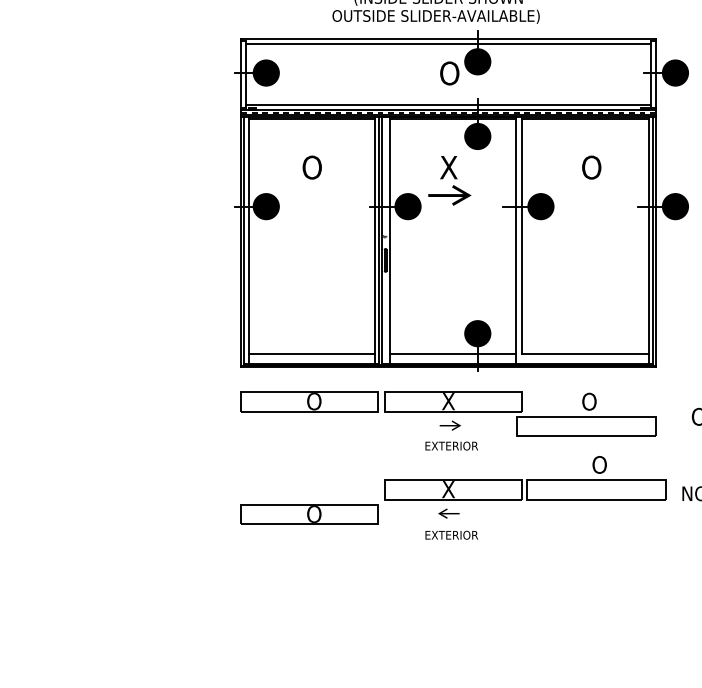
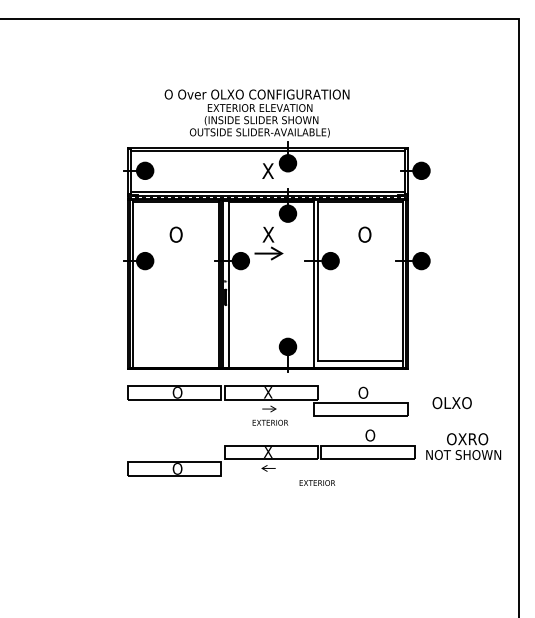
text: (448, 73) -> (268, 171), O -> X
line: (311, 353) -> (175, 360), removed
line: (453, 353) -> (271, 360), removed
text: (451, 534) -> (317, 482), moved

